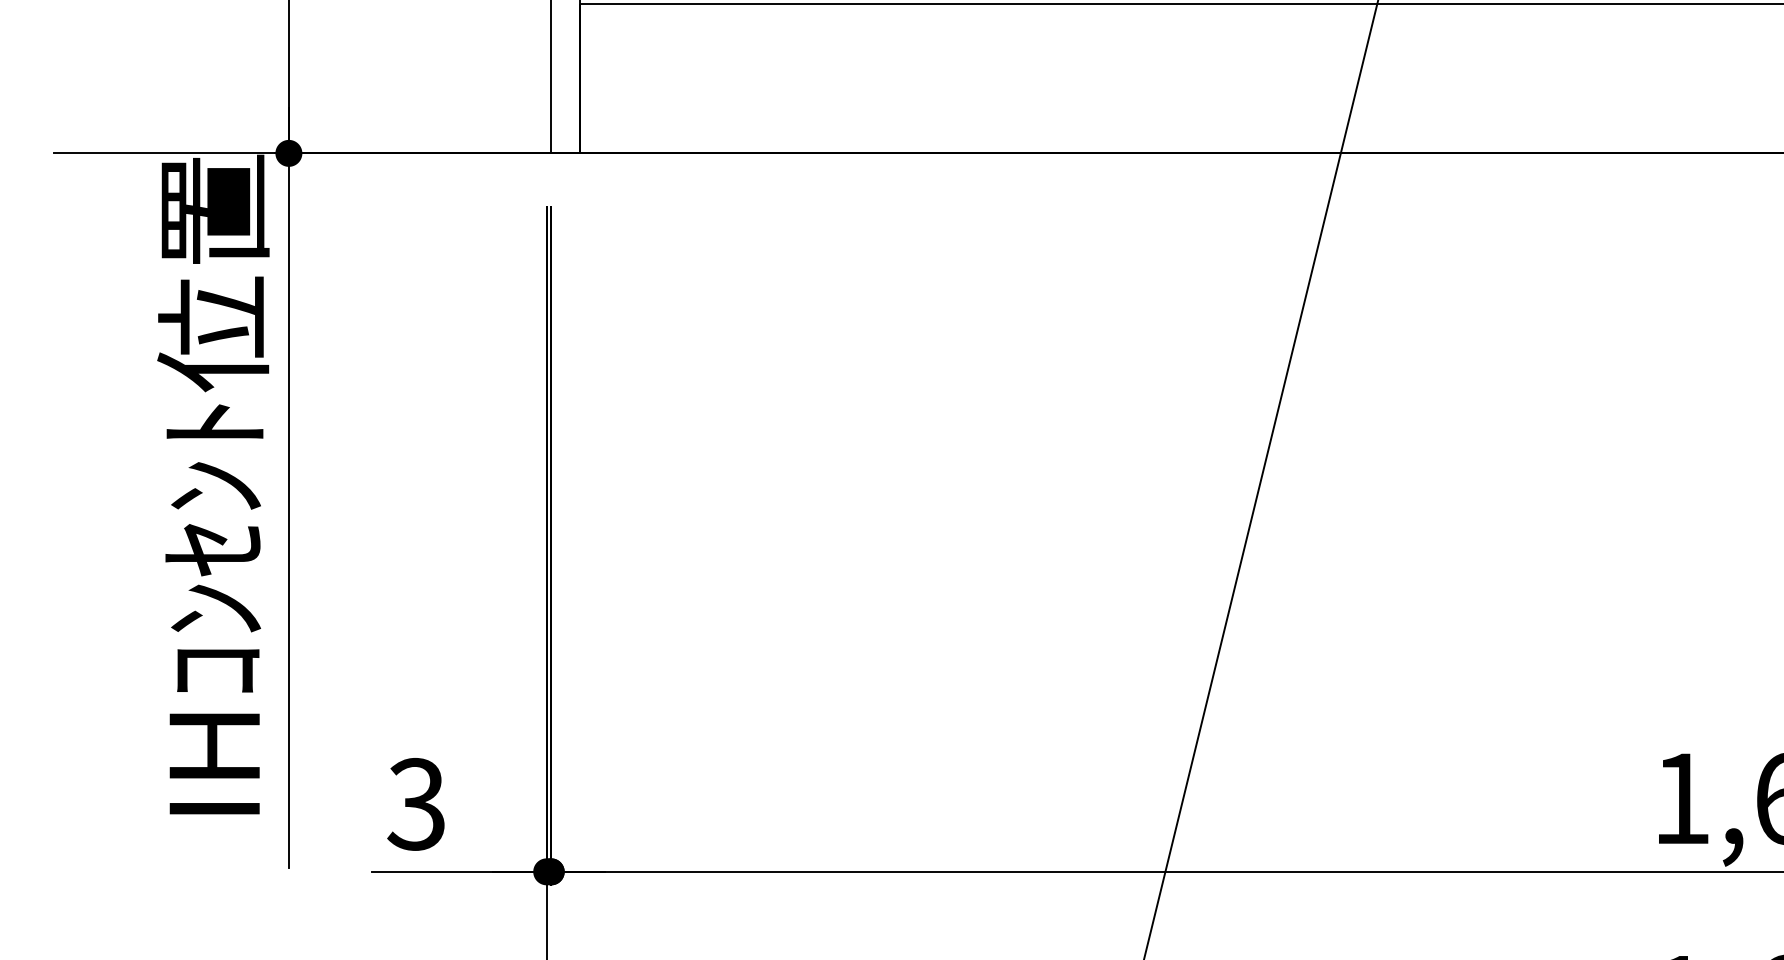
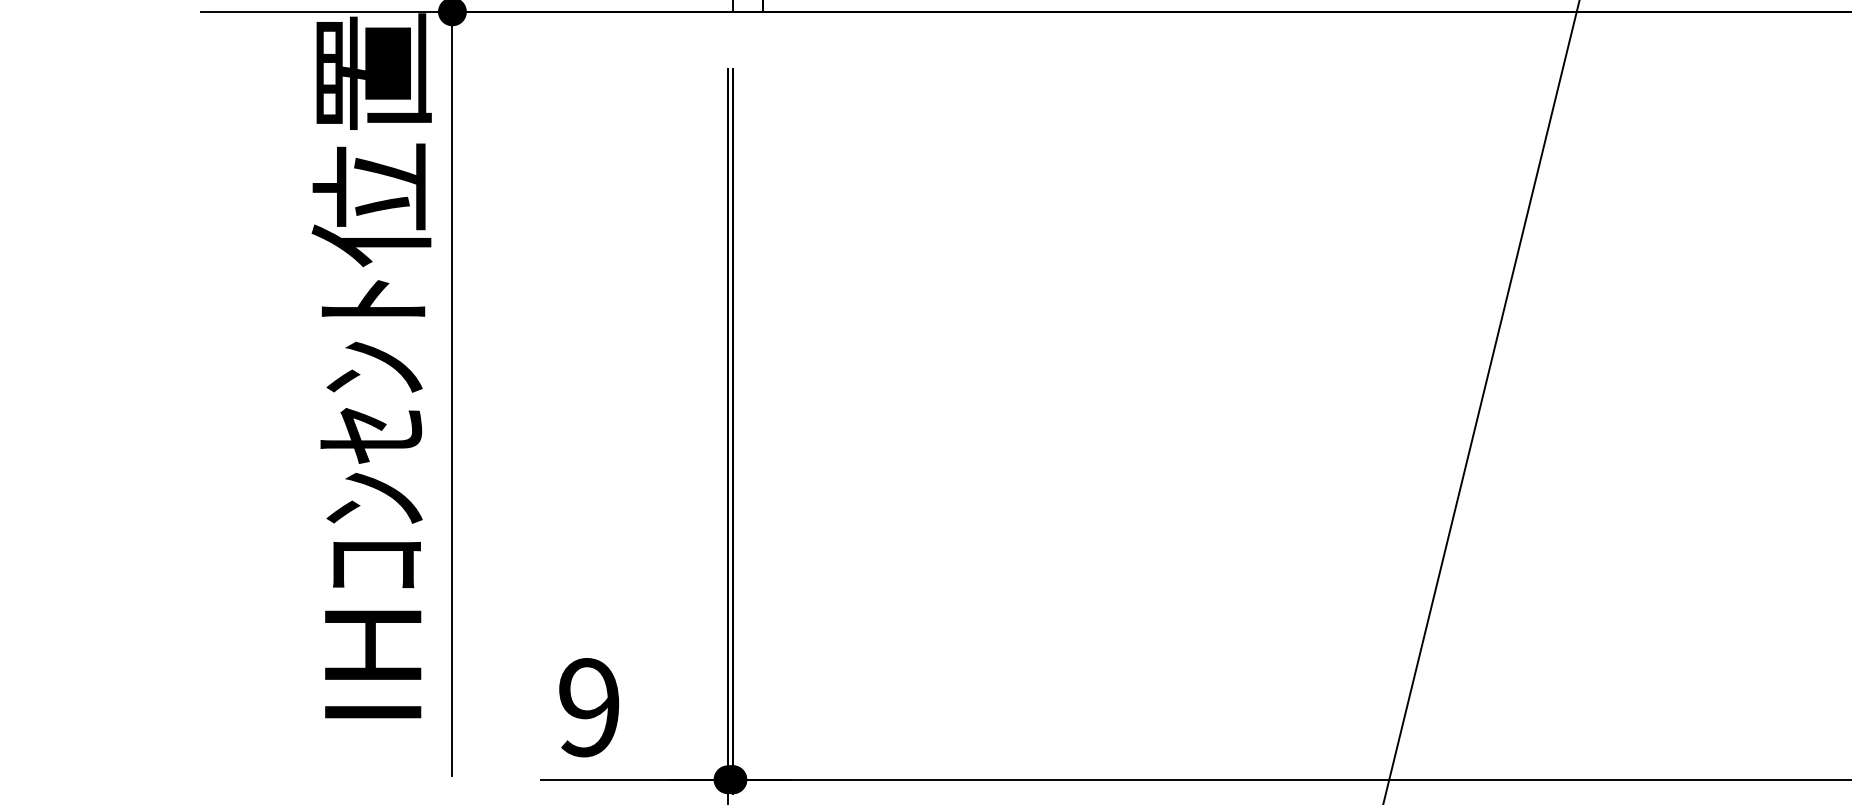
text: (415, 804) -> (587, 707), 3 -> 9

